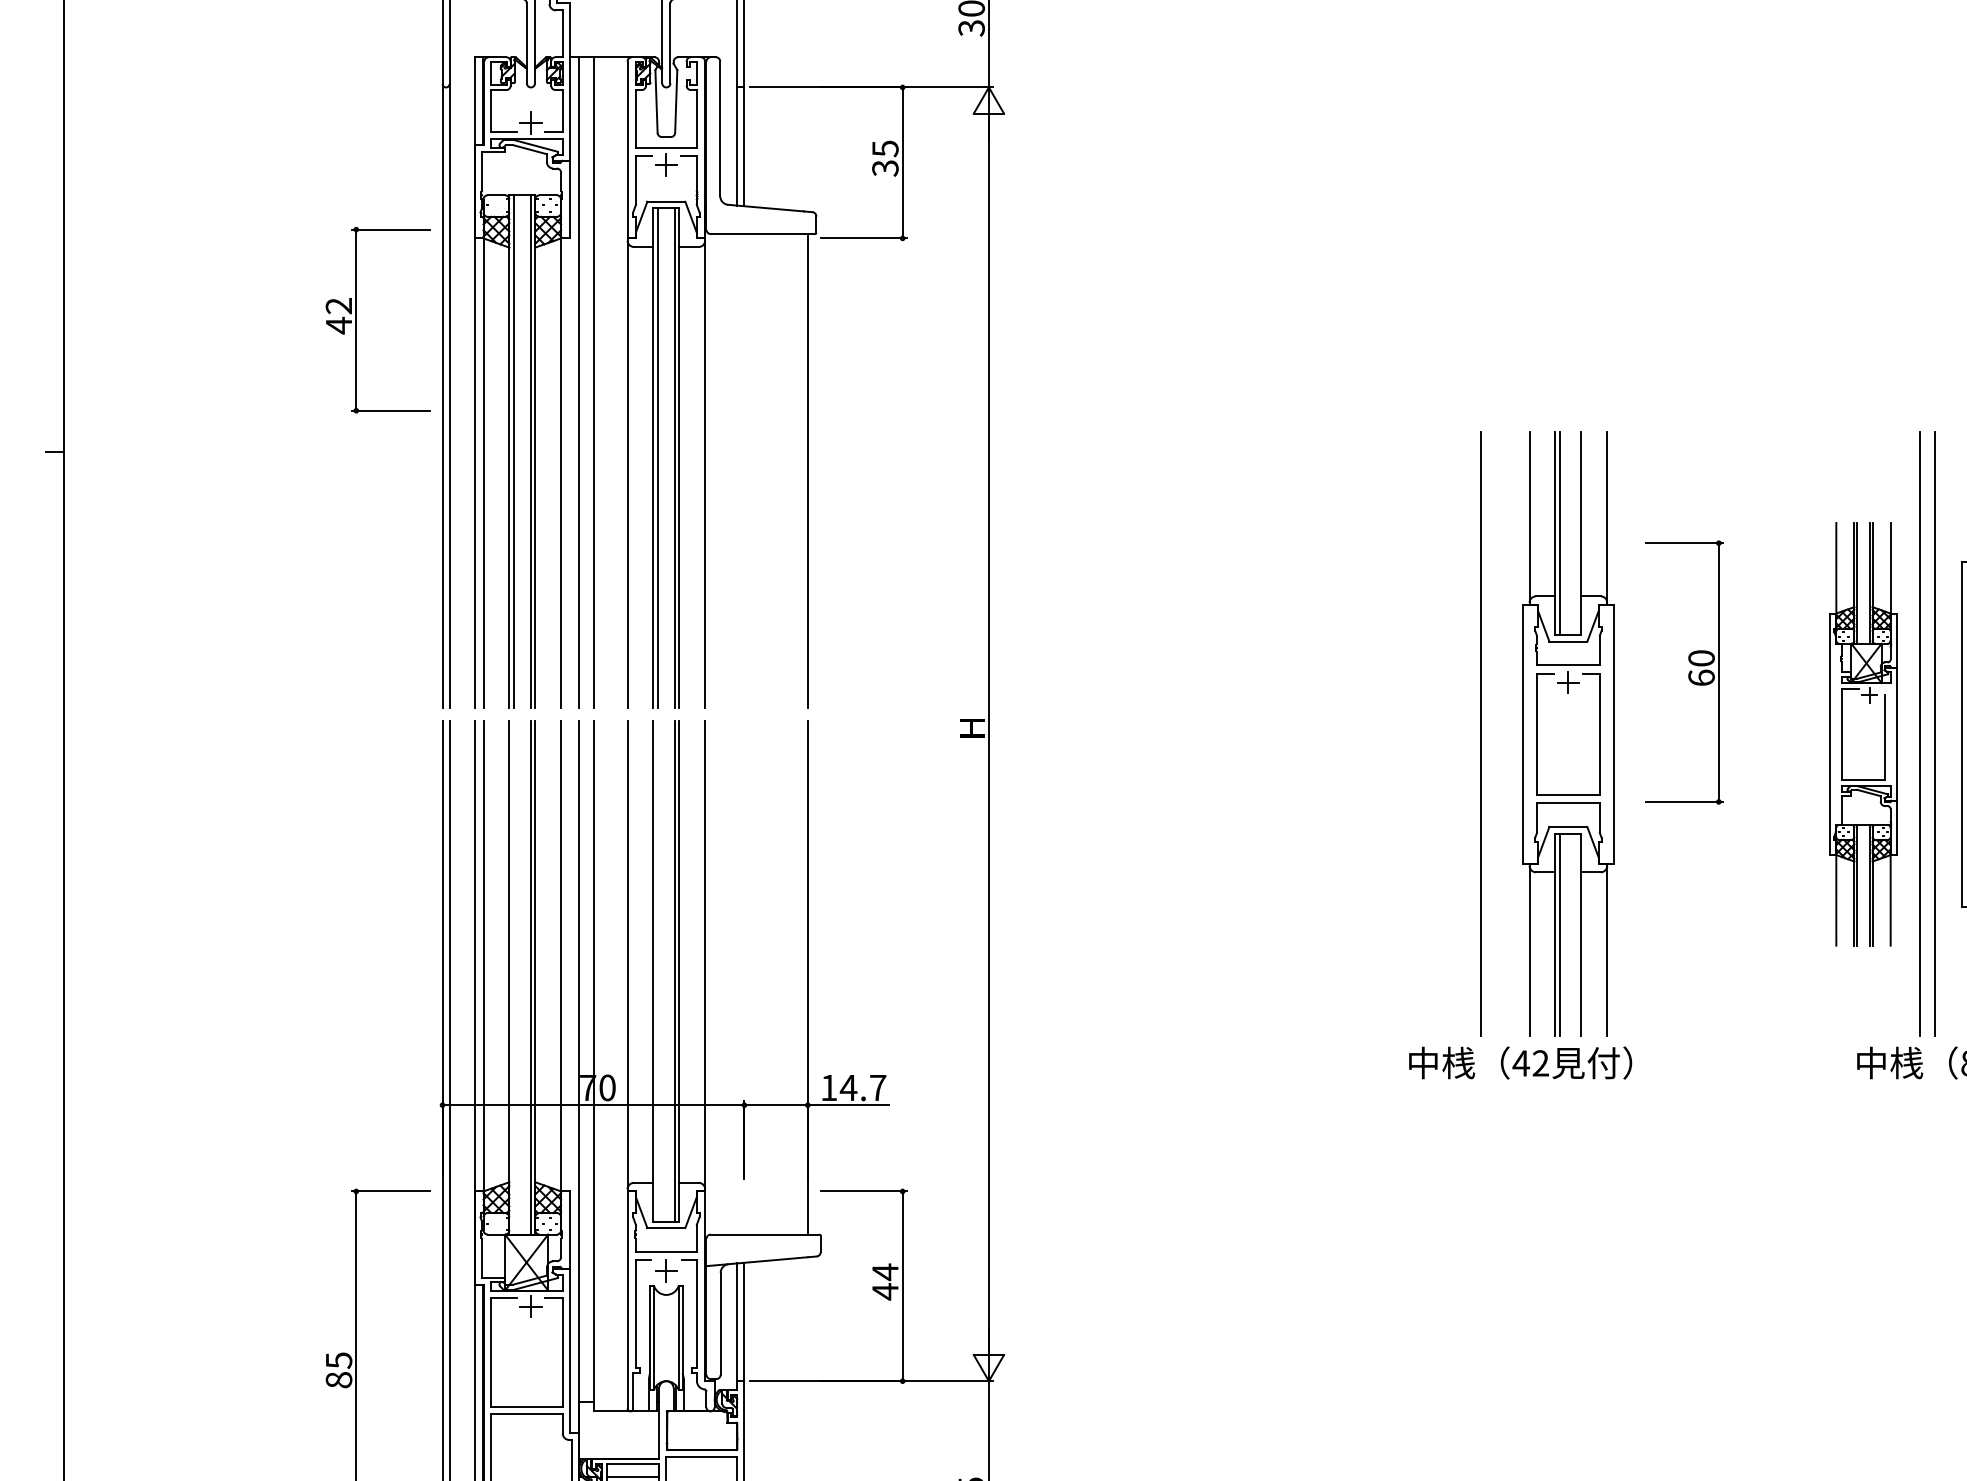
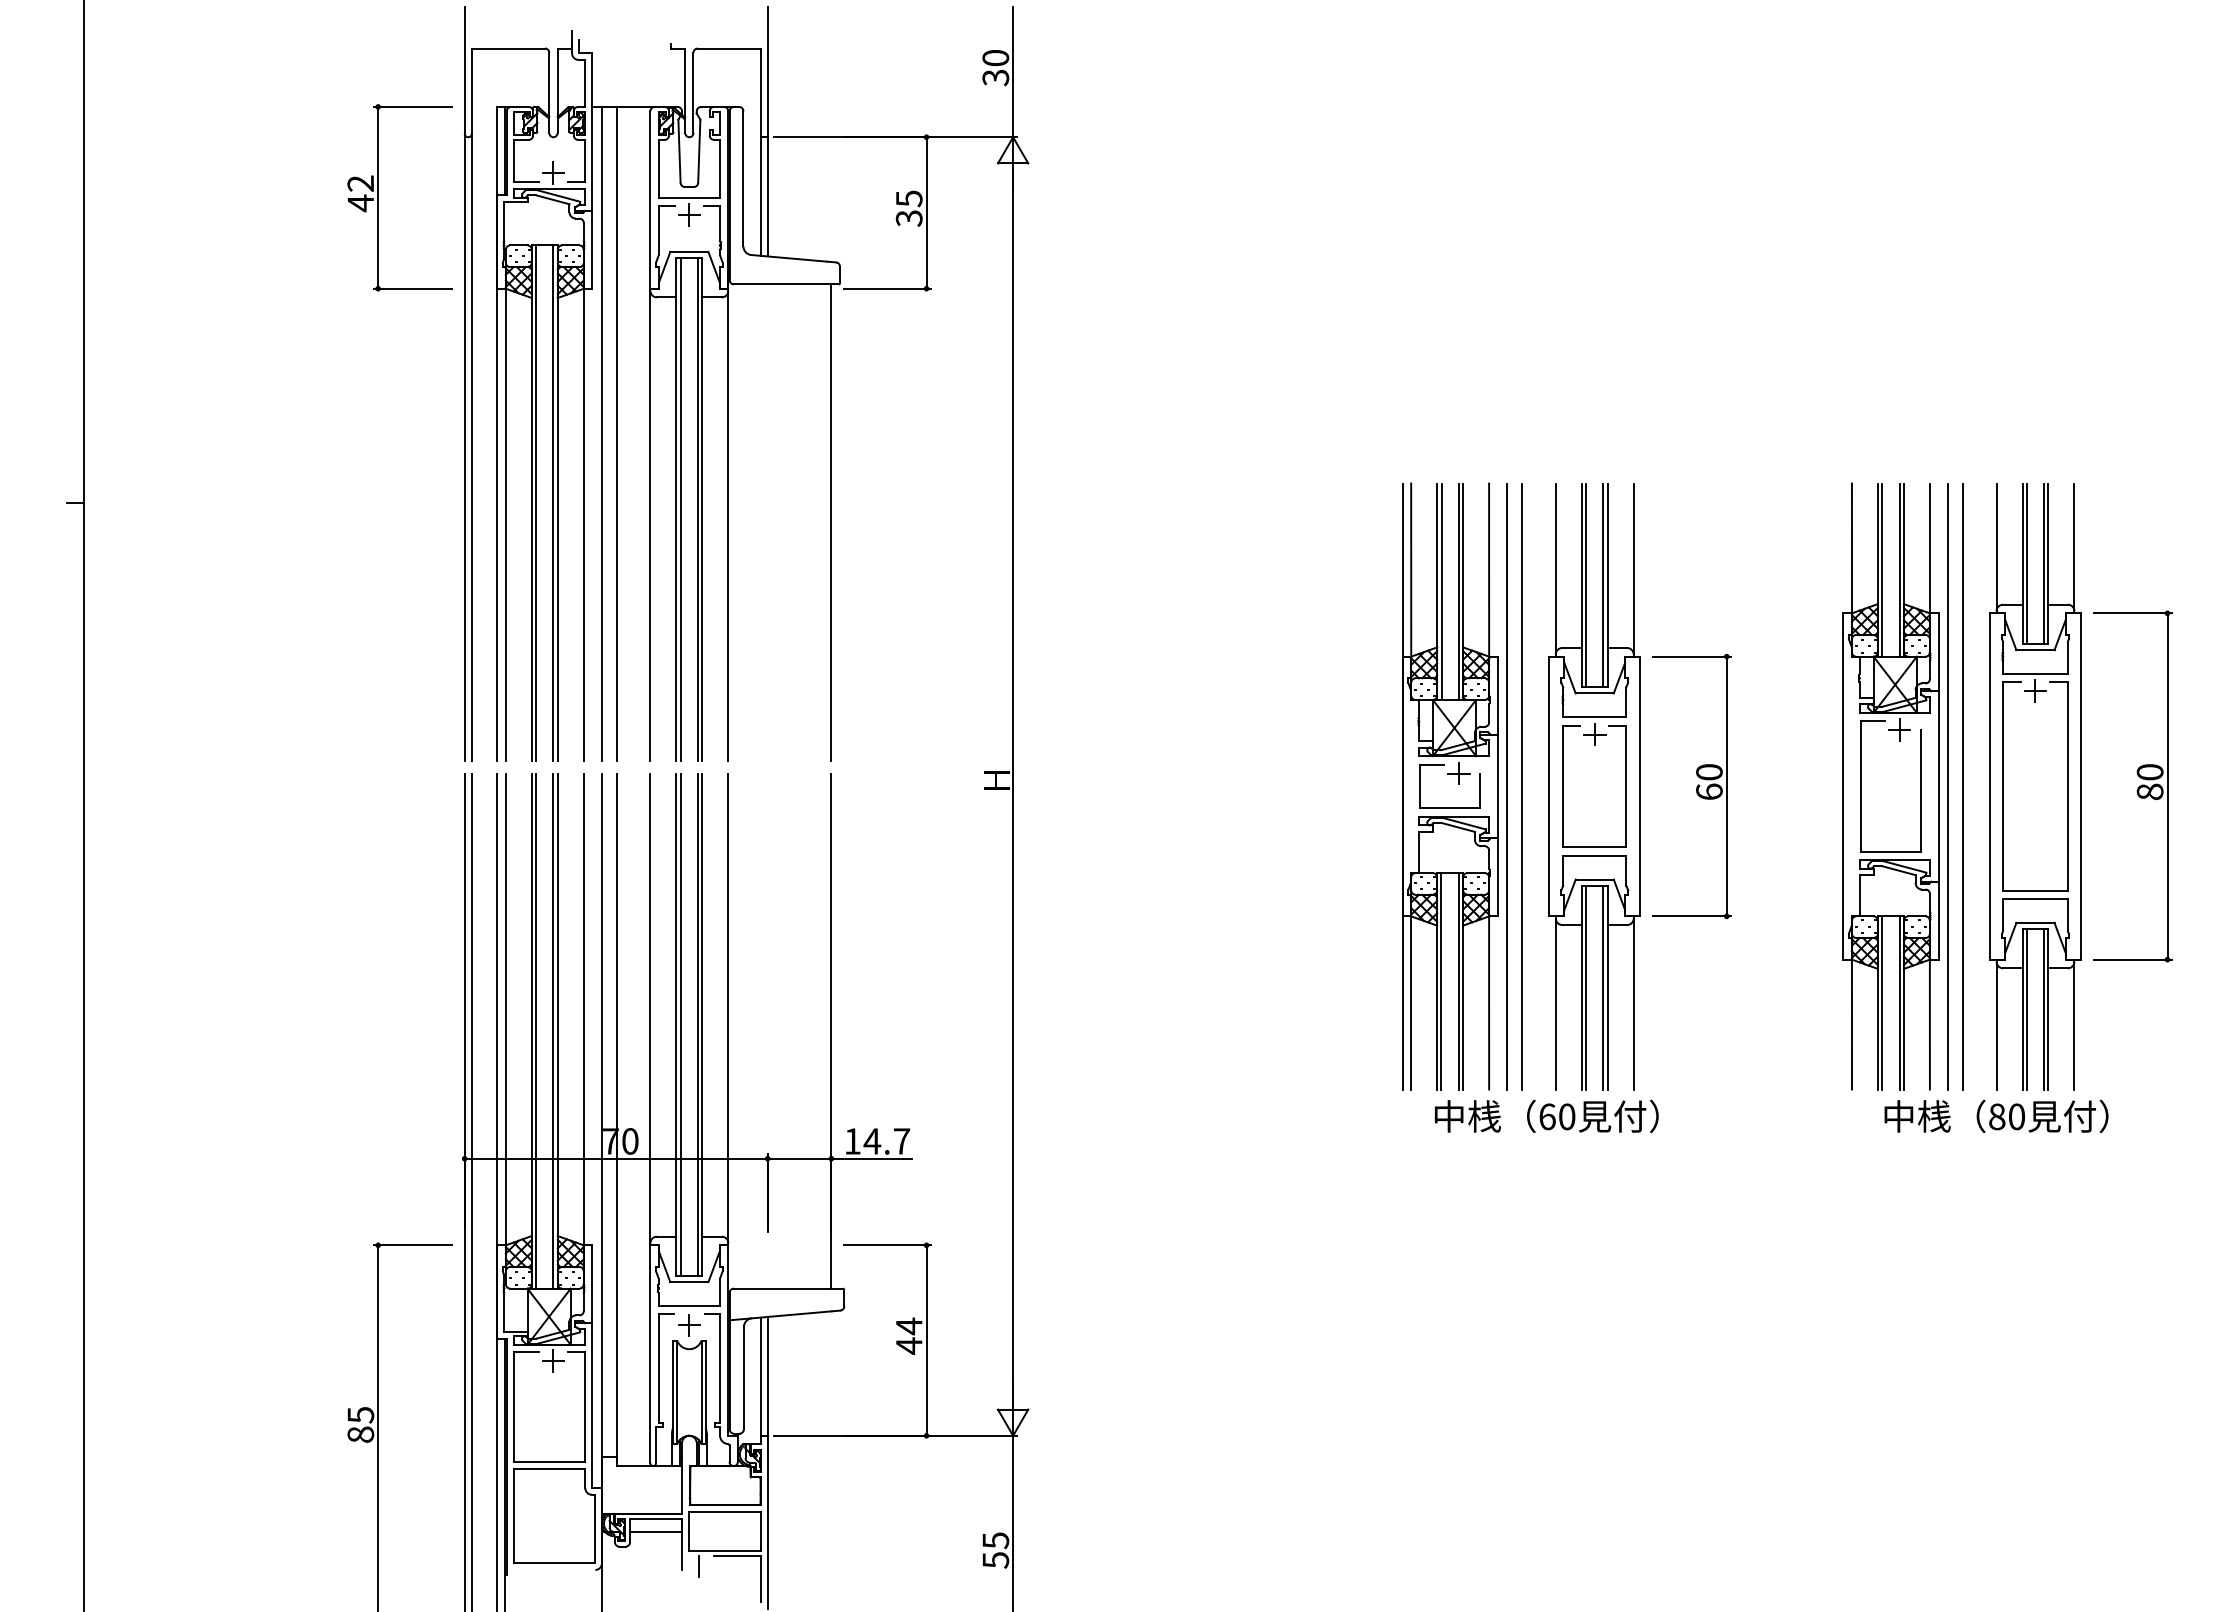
part: (356, 319) -> (378, 197), moved
line: (1577, 533) -> (1603, 584), added
part: (1683, 672) -> (1691, 786), moved
part: (1424, 734) -> (1450, 786), added
line: (1495, 734) -> (1521, 786), added
part: (1863, 734) -> (1890, 786), size x1.43
line: (1577, 934) -> (1603, 987), added
line: (657, 971) -> (680, 1024), added
line: (514, 977) -> (536, 1030), added
text: (1530, 1063) -> (1556, 1116), 42 -> 60

